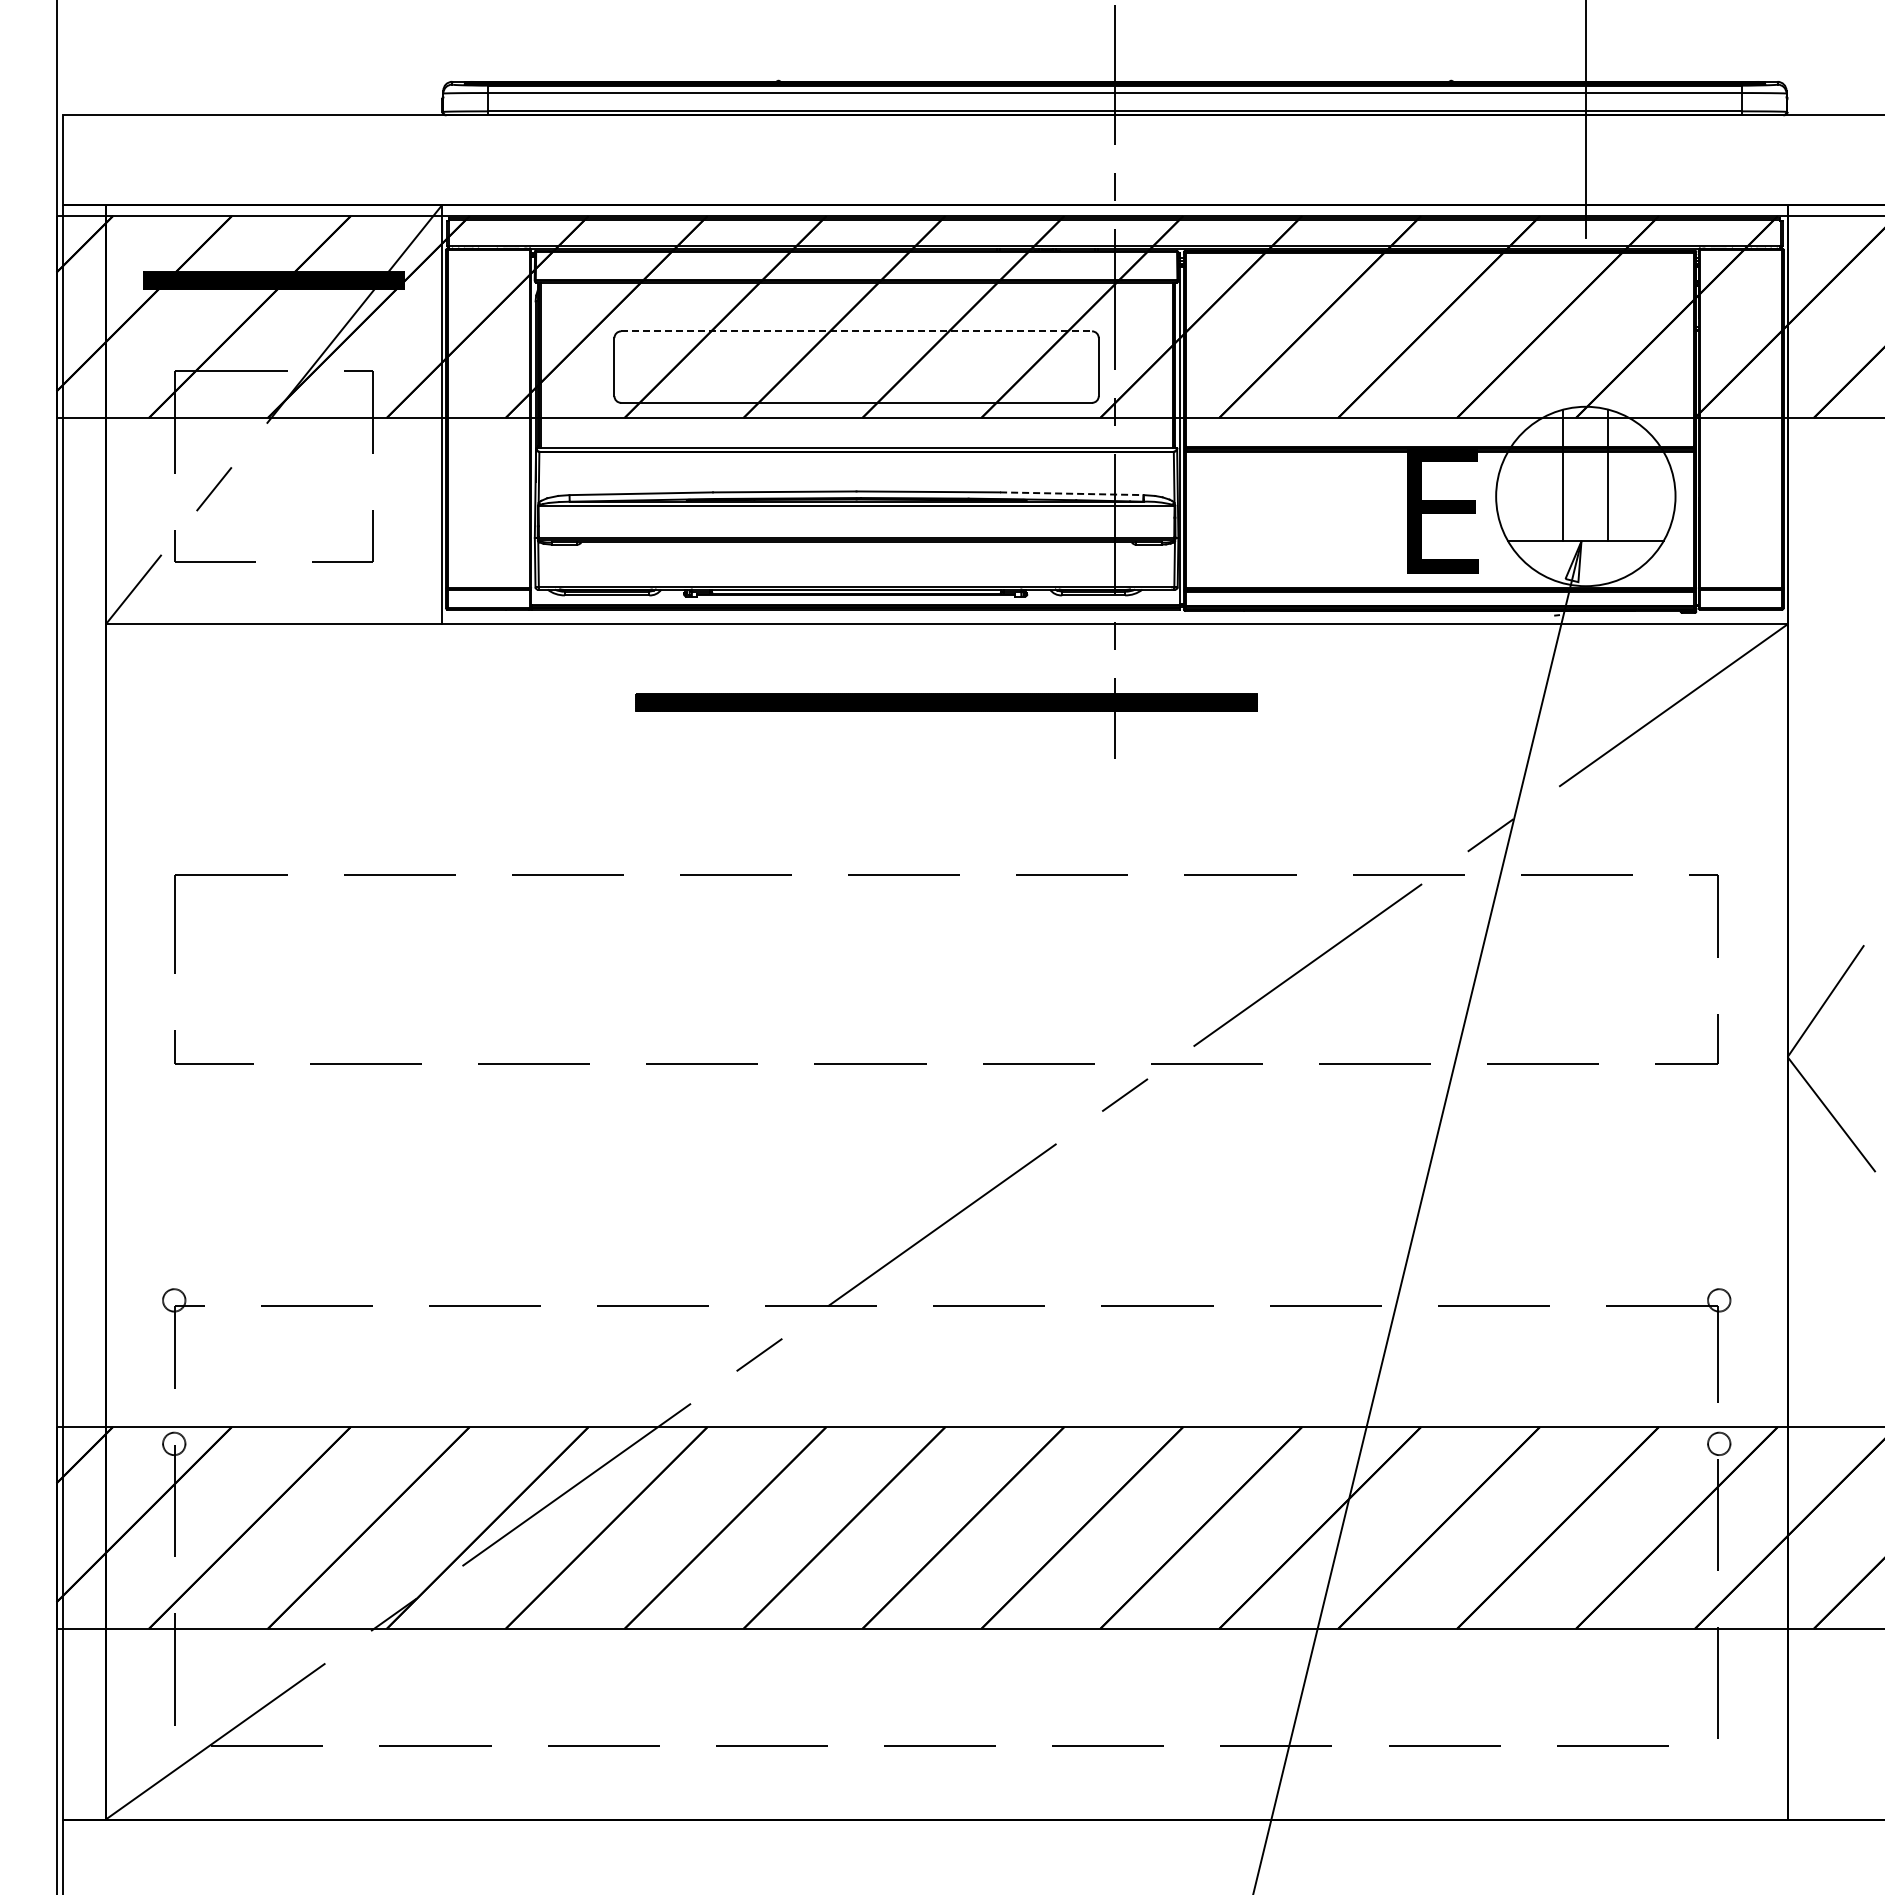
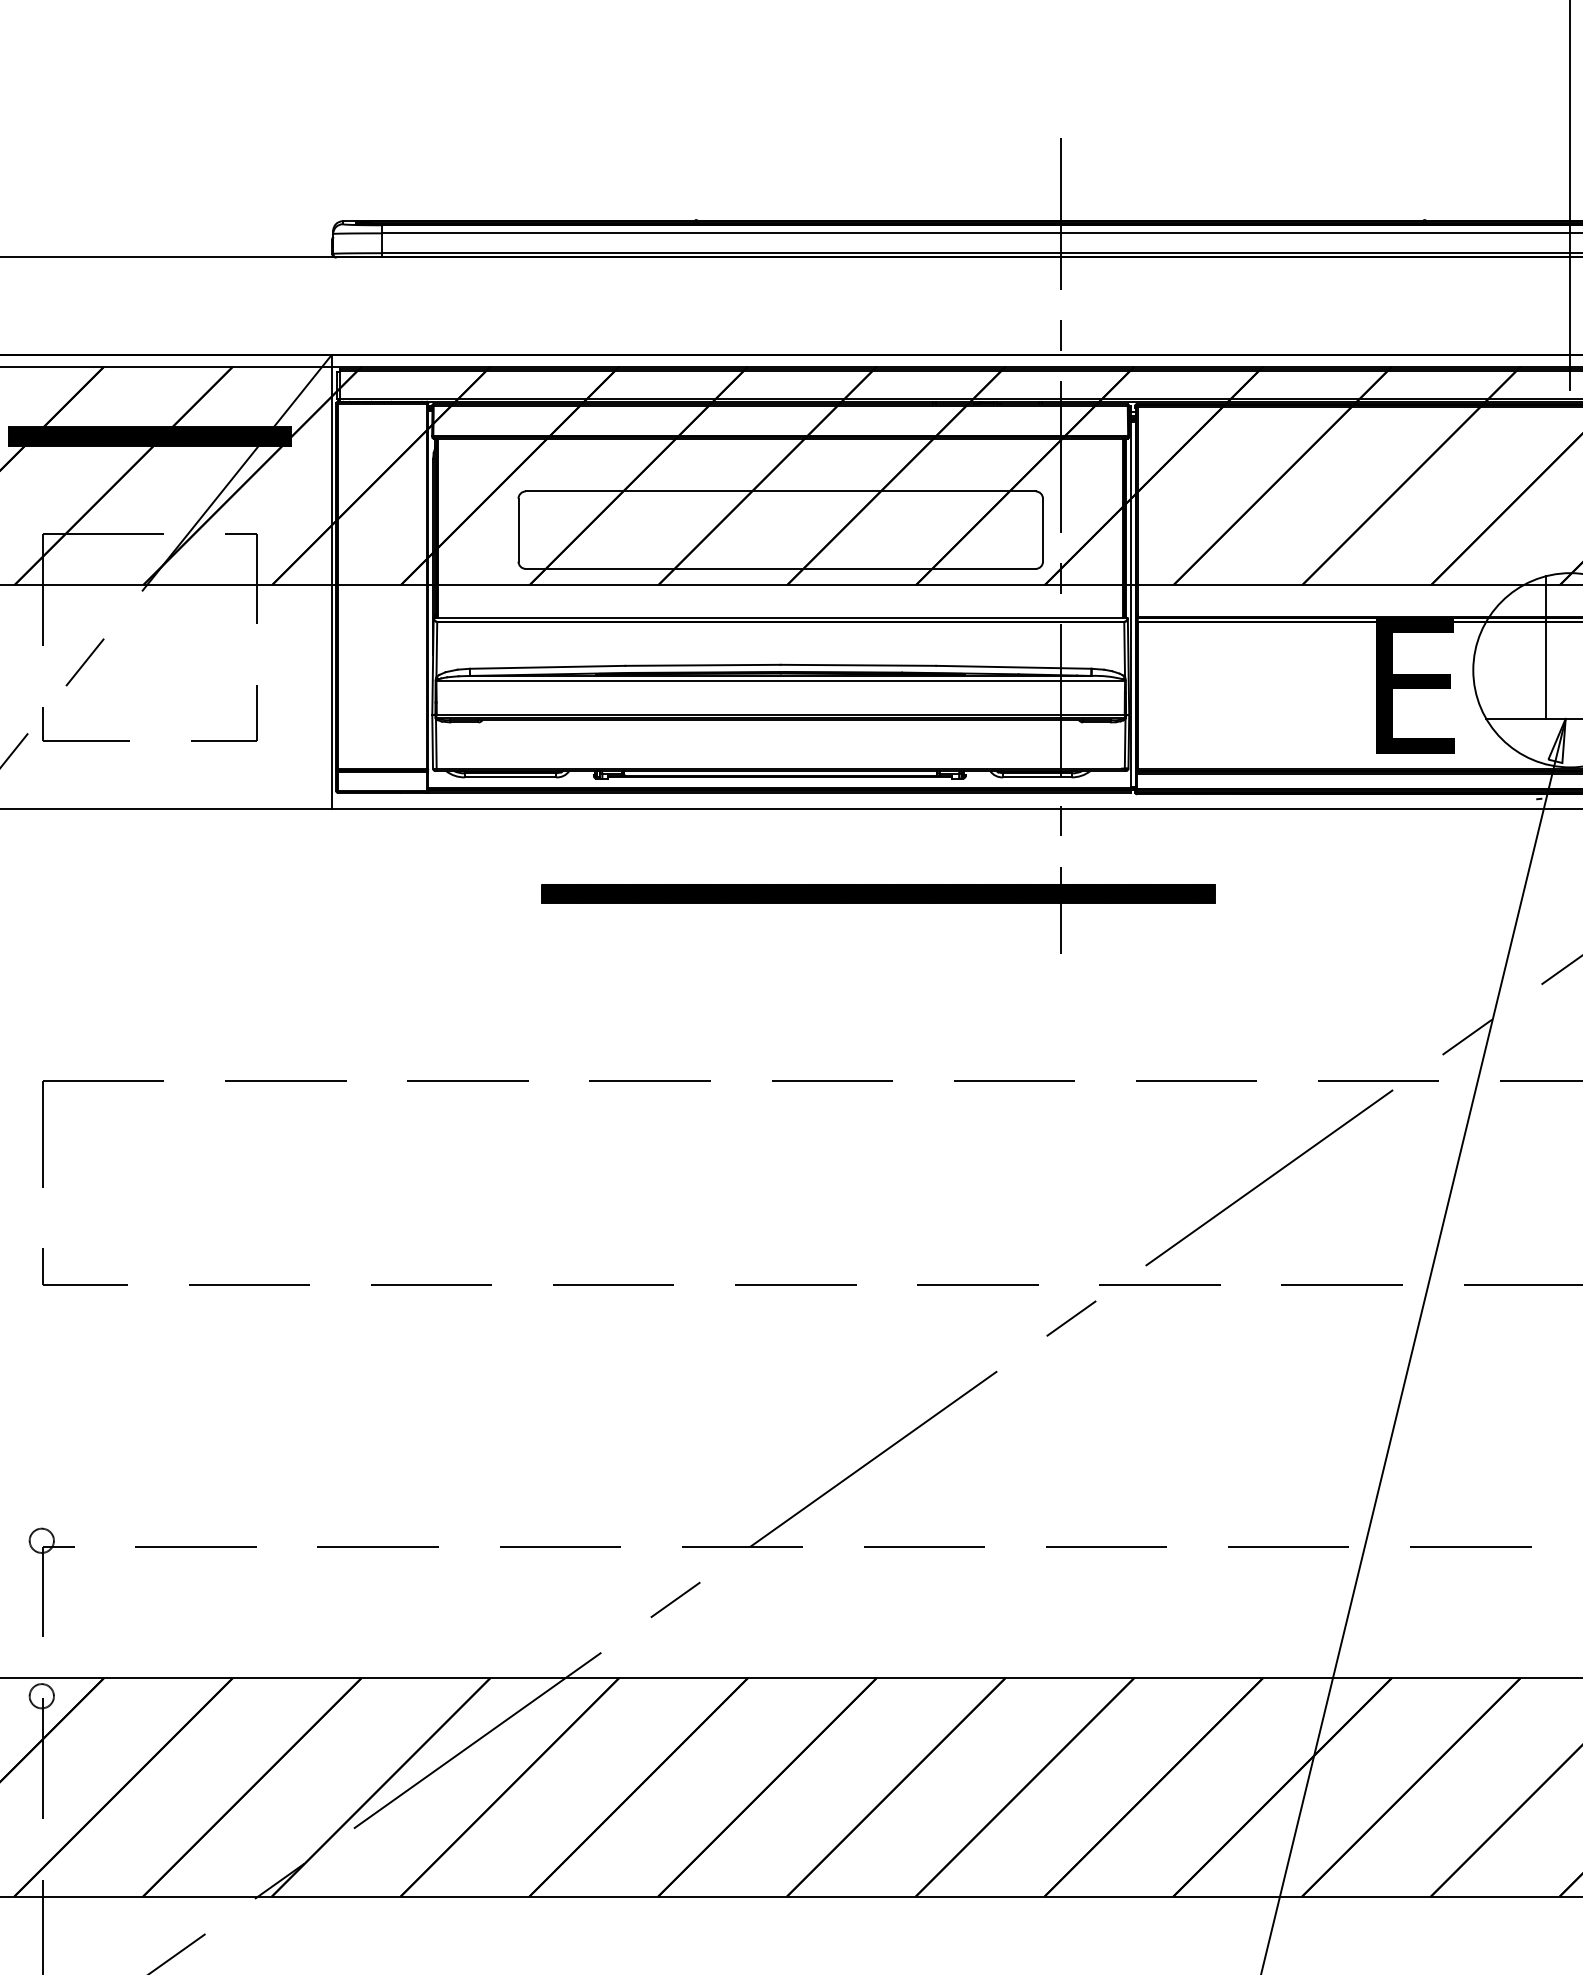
line: (857, 331) -> (781, 491), dashed -> solid
line: (1071, 493) -> (1013, 667), dashed -> solid

